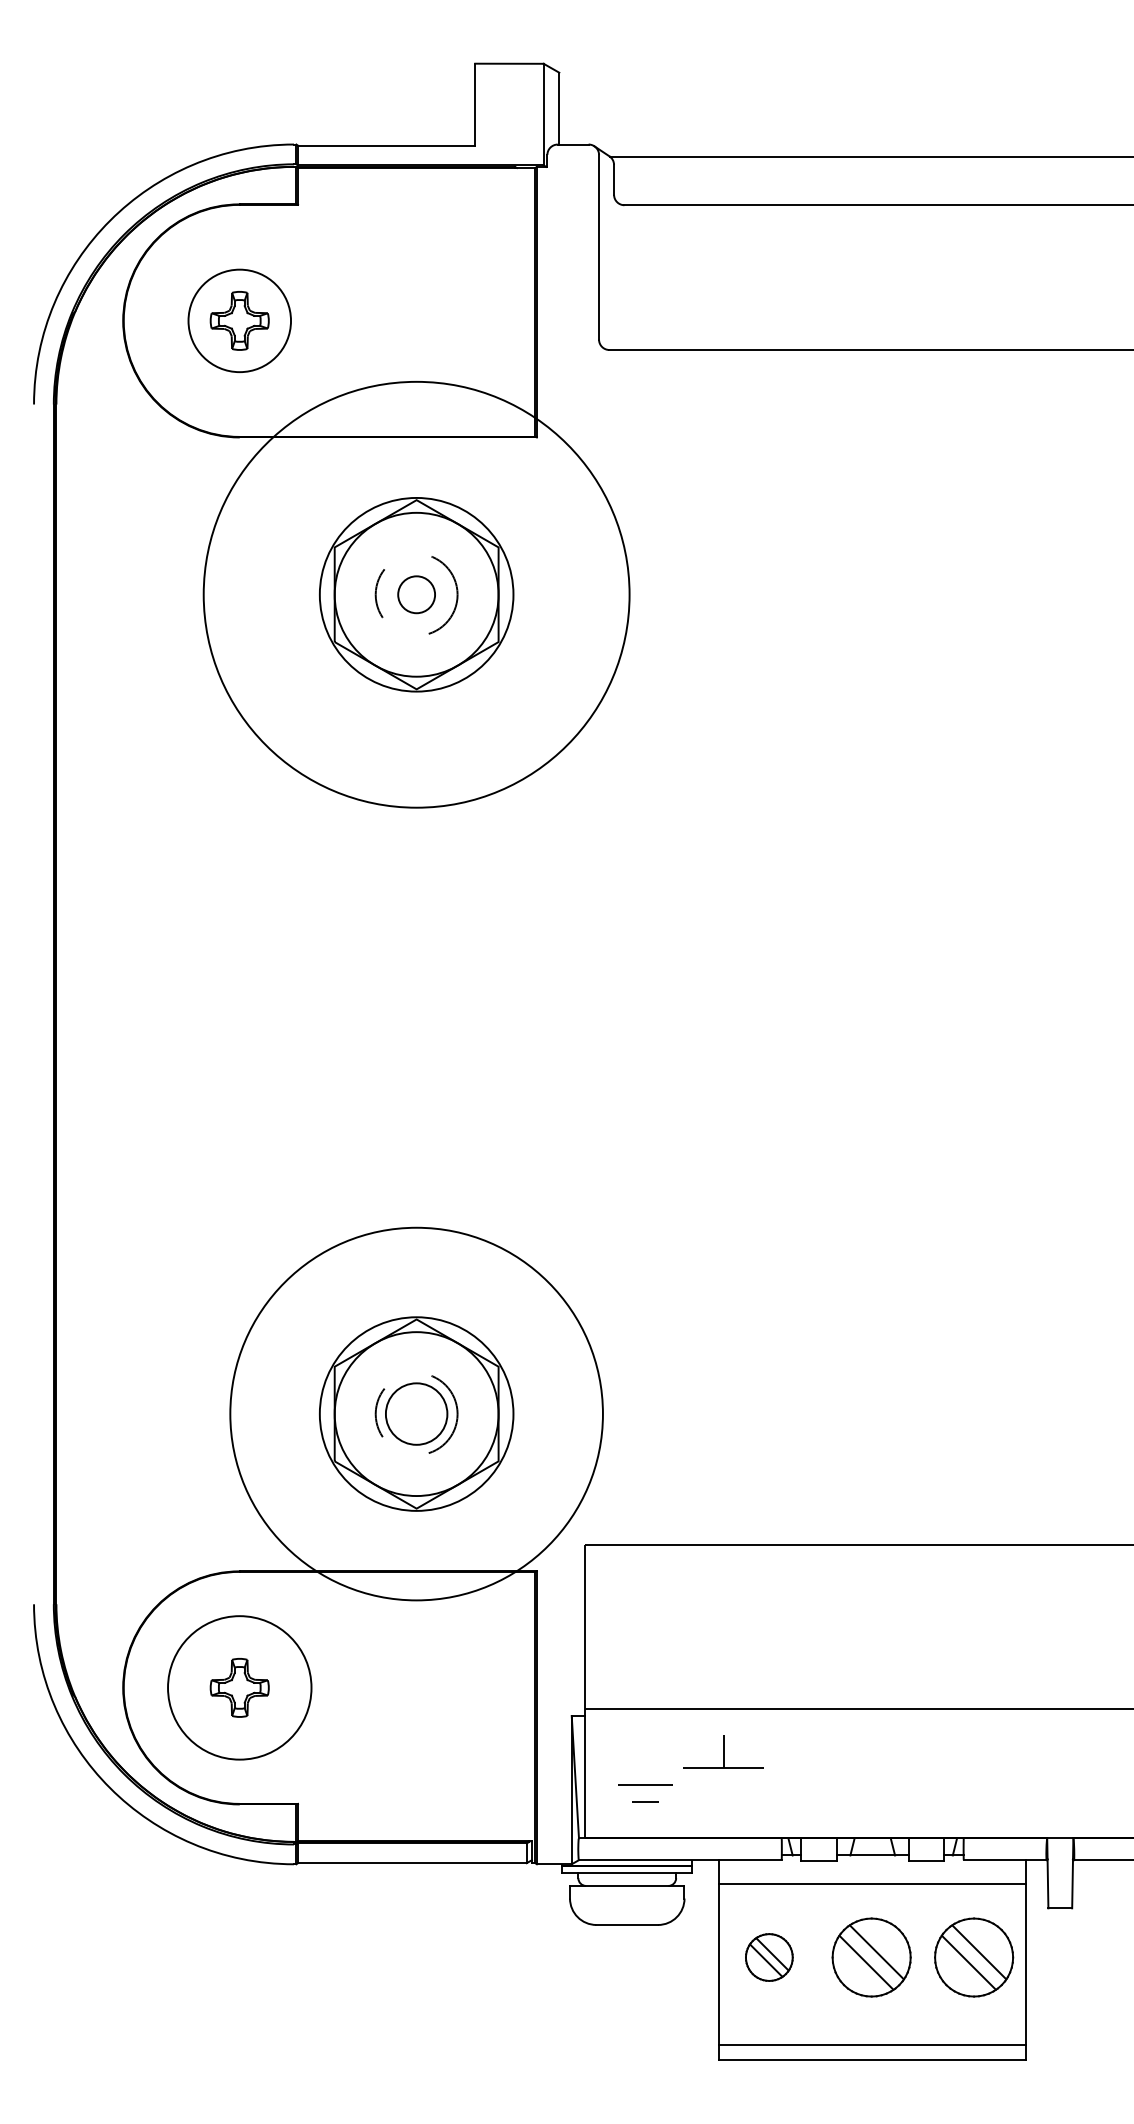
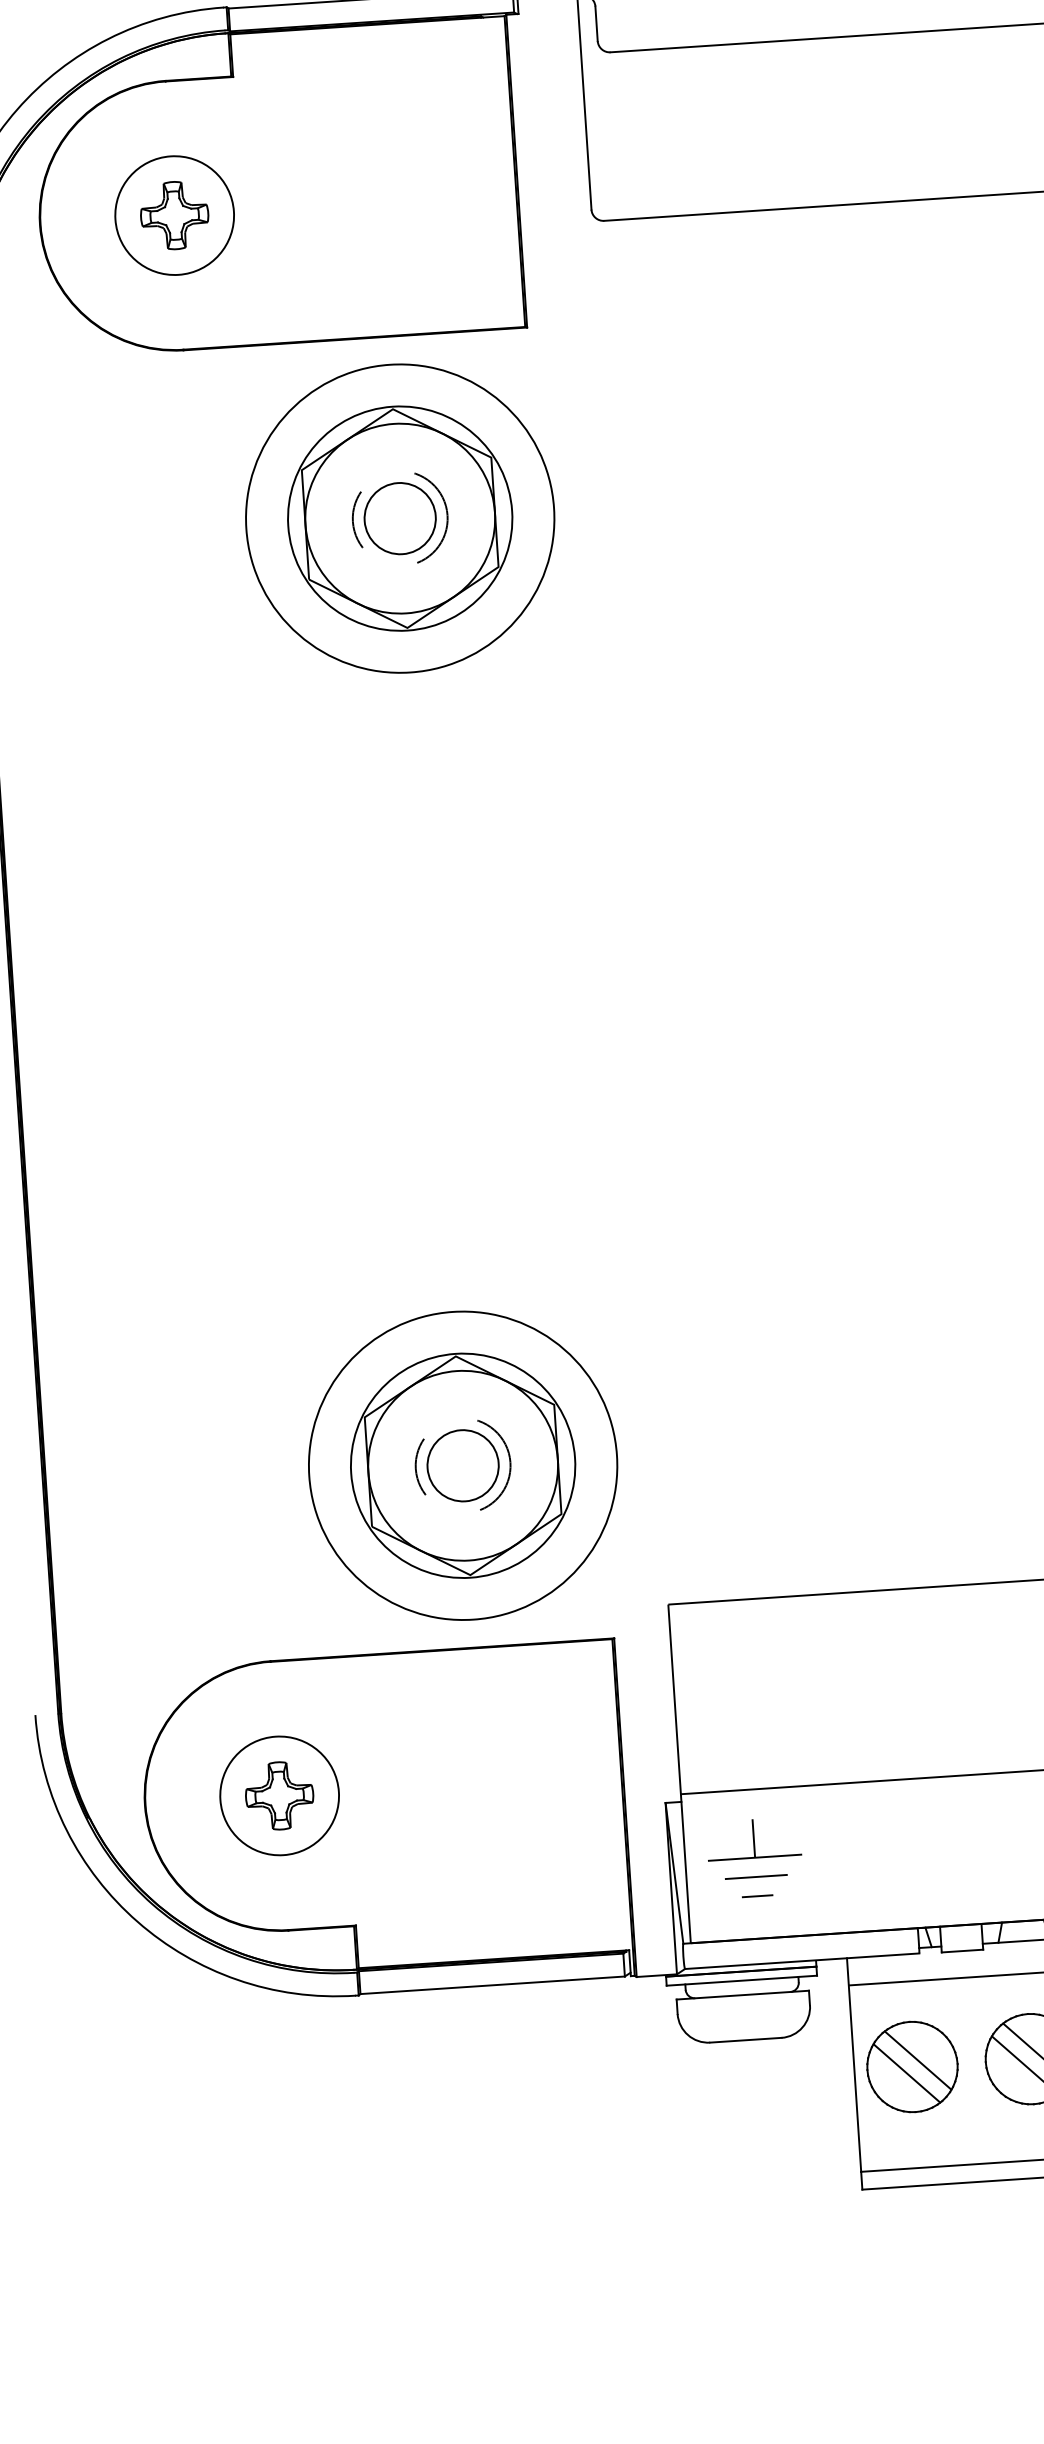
circle: (416, 594) -> (400, 518), size x0.62
circle: (416, 594) -> (400, 518), size x1.67
circle: (416, 1414) -> (462, 1466), size x0.71
circle: (239, 1687) -> (279, 1795), size x0.71
part: (723, 1751) -> (753, 1838), moved
part: (769, 1957) -> (912, 2066), size x1.67

